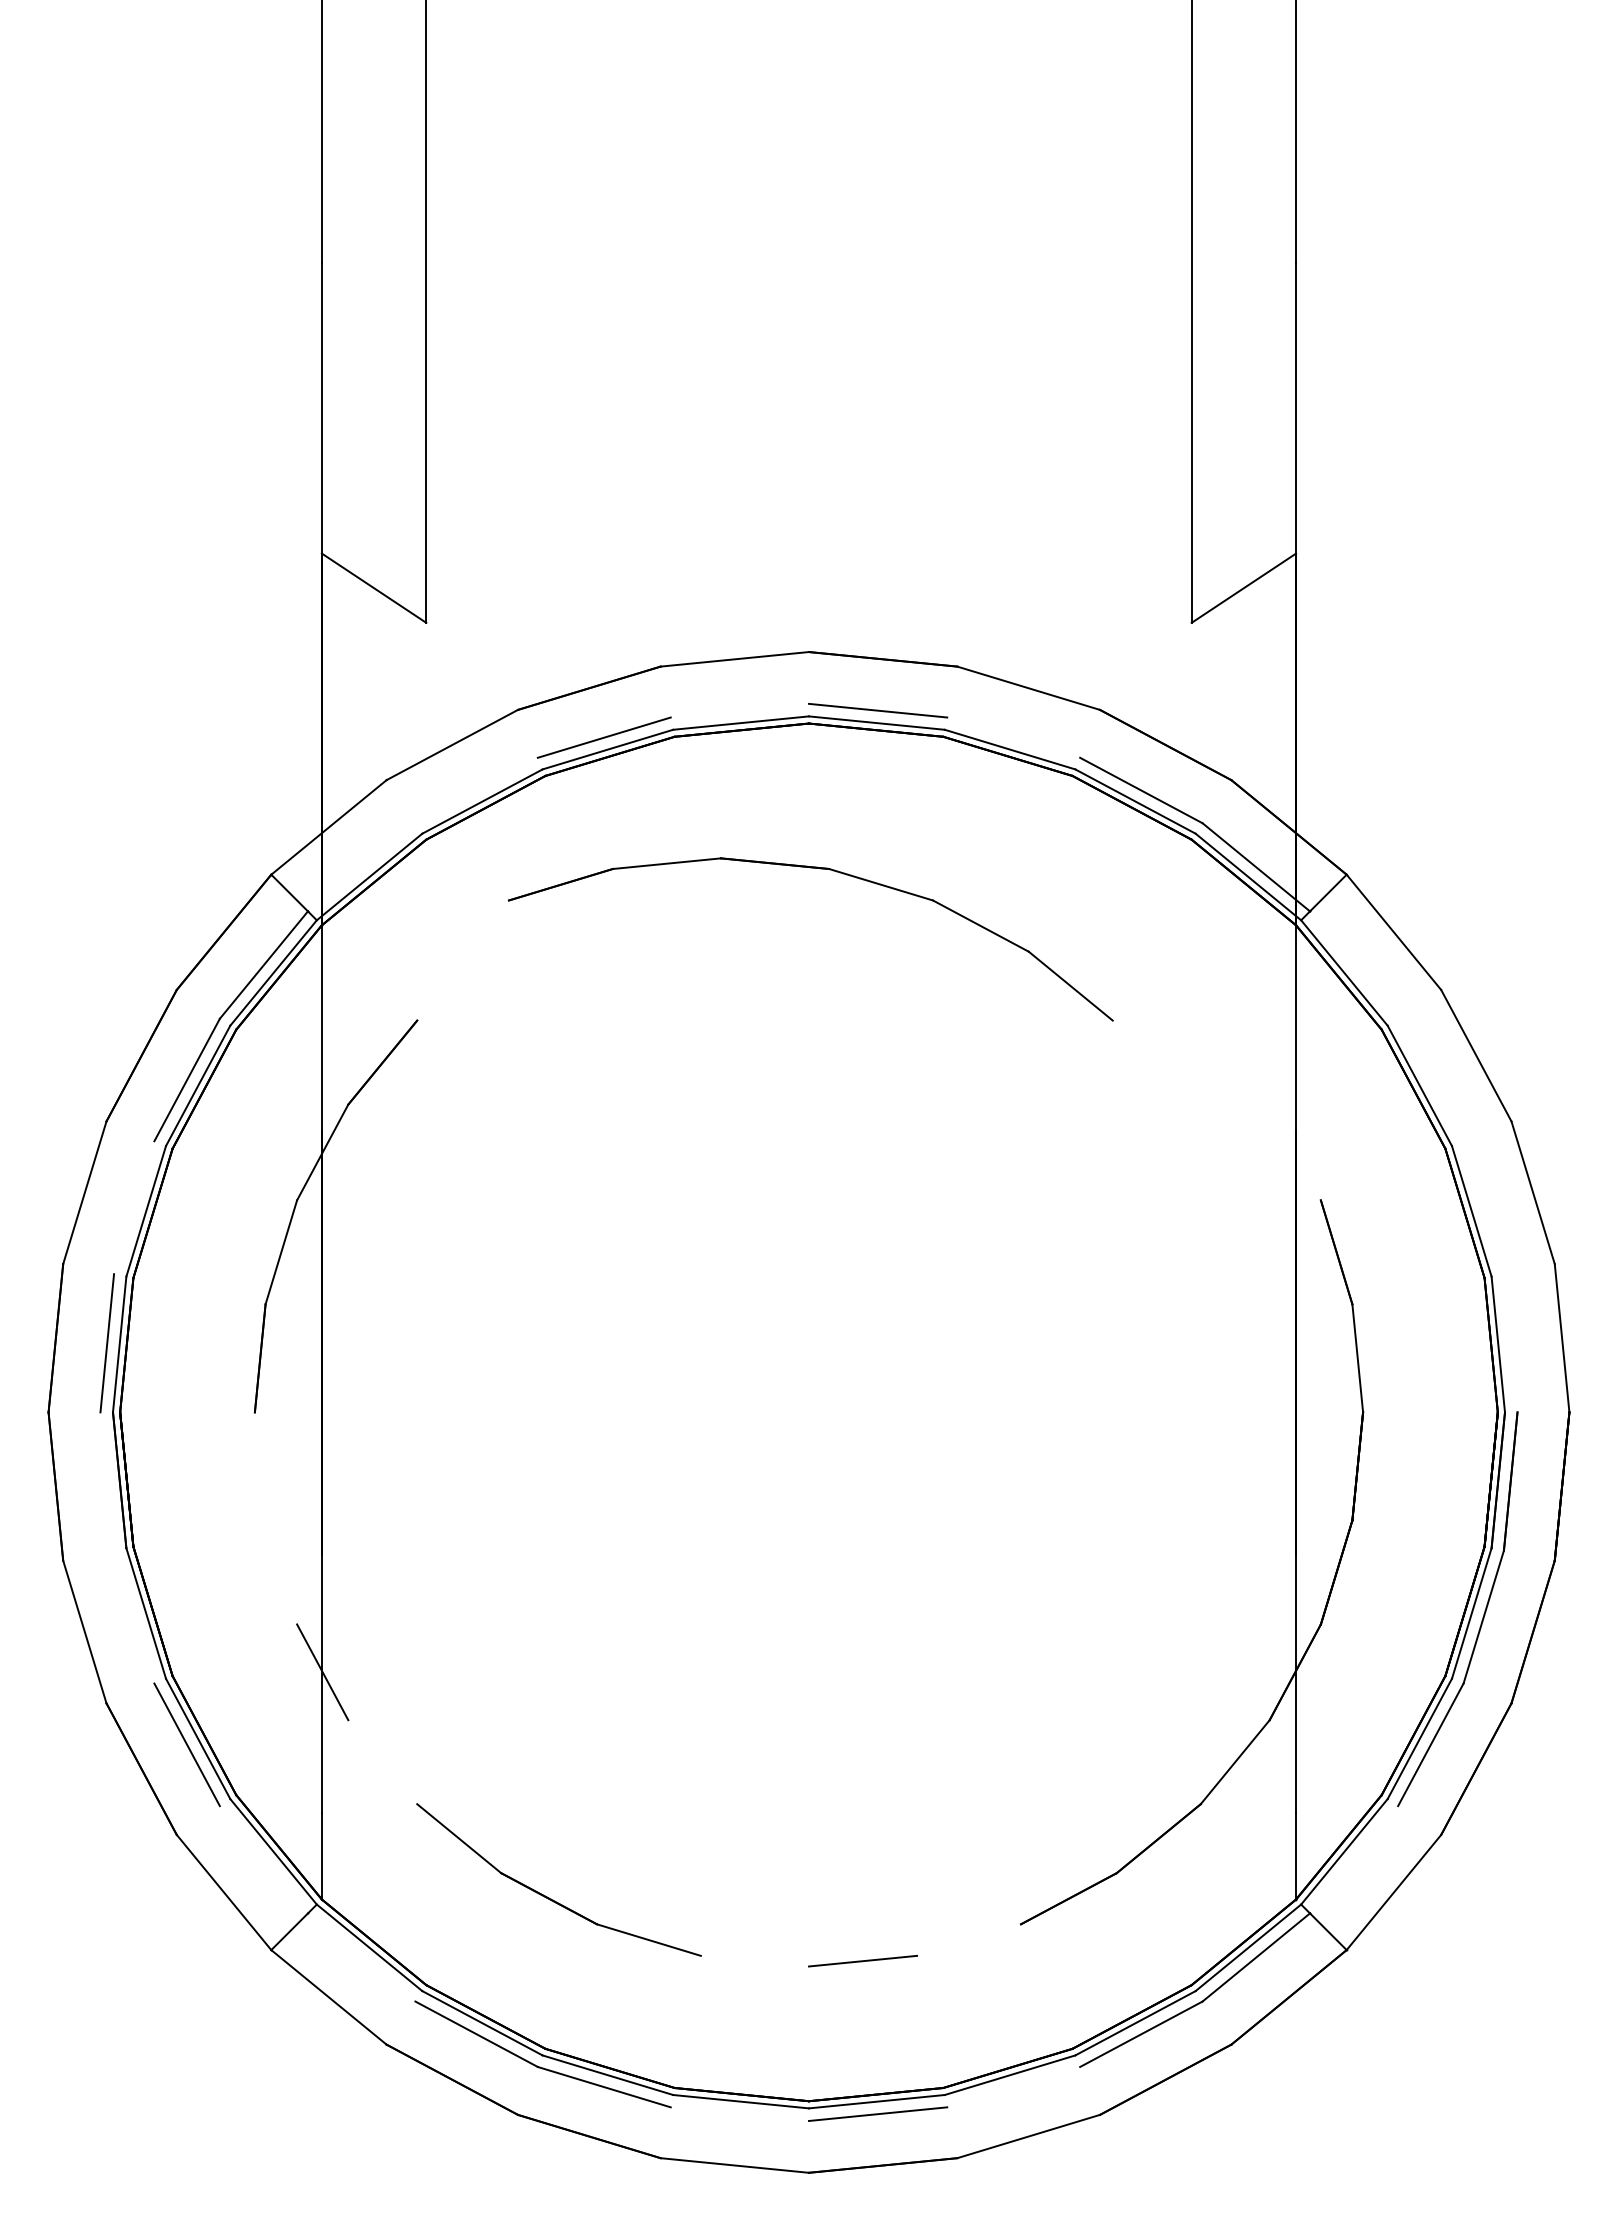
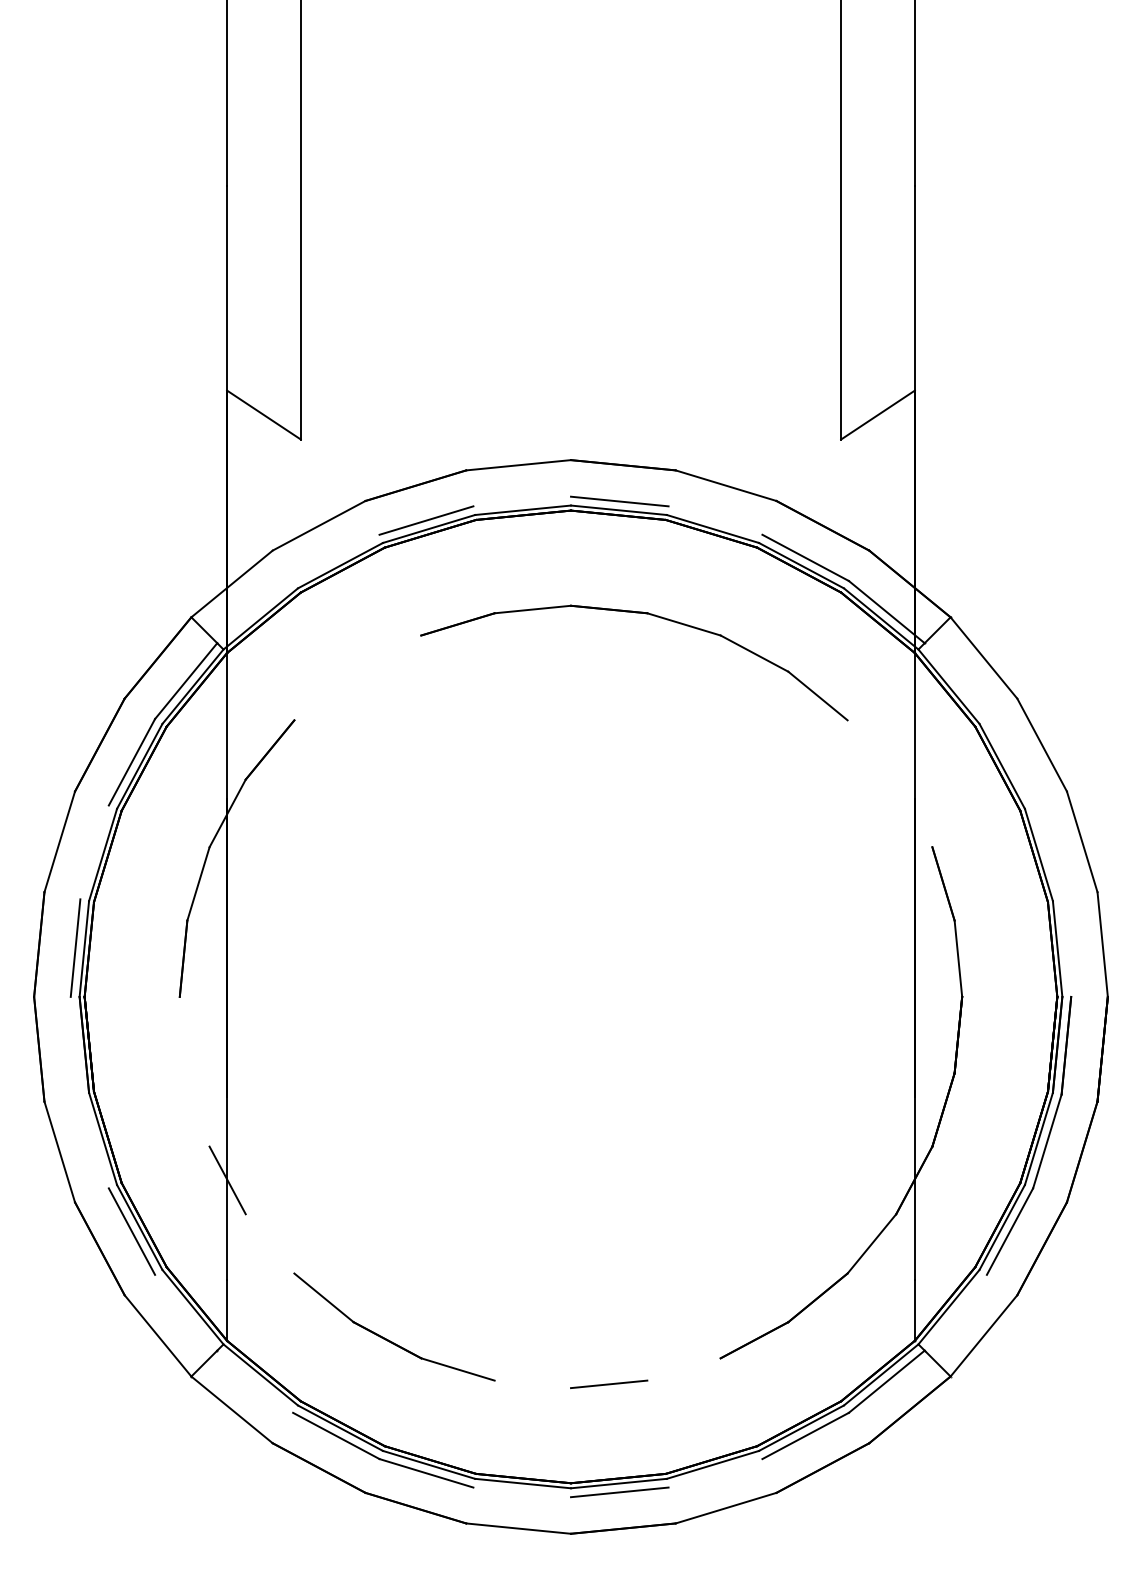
part: (820, 869) -> (641, 613), moved

